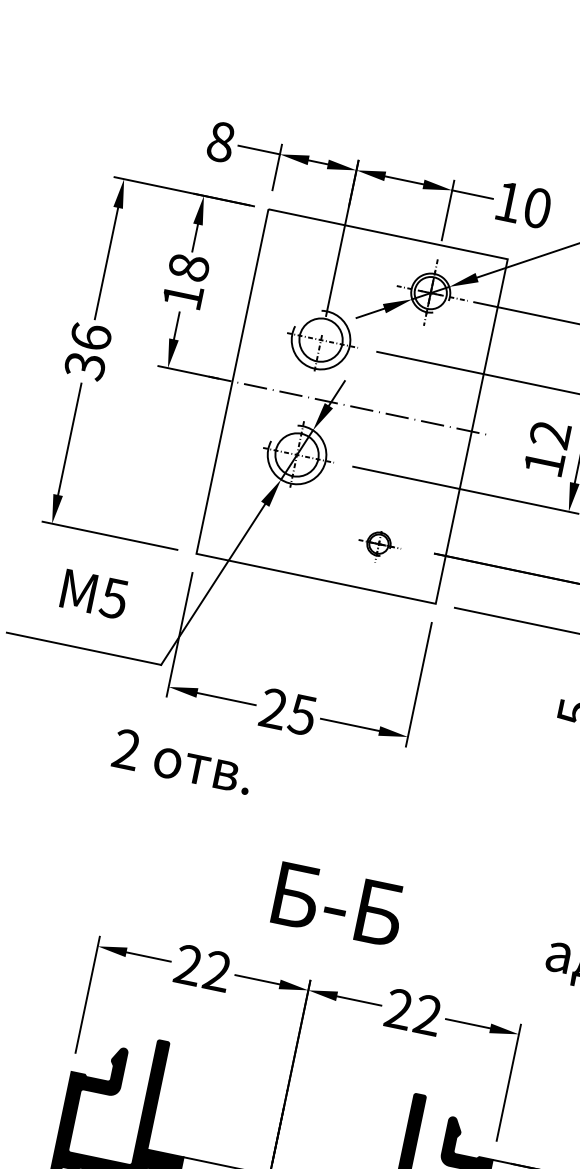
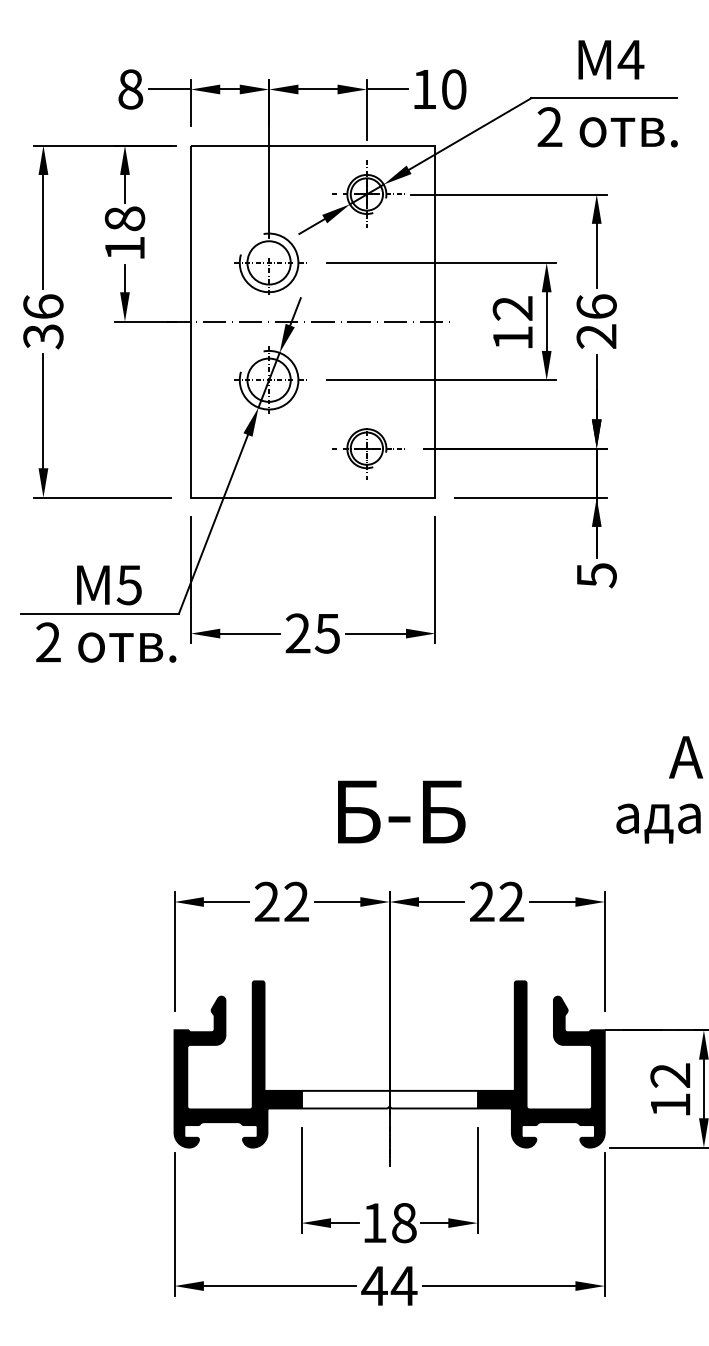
part: (379, 547) -> (368, 453), size x1.67
text: (94, 594) -> (109, 585), moved
text: (183, 761) -> (106, 642), moved

